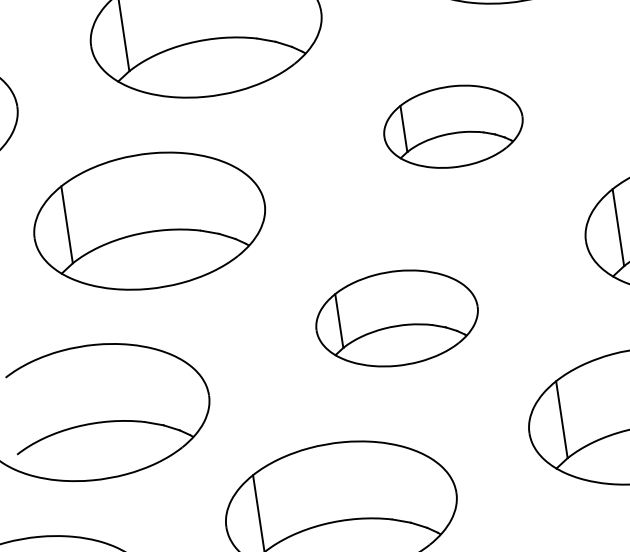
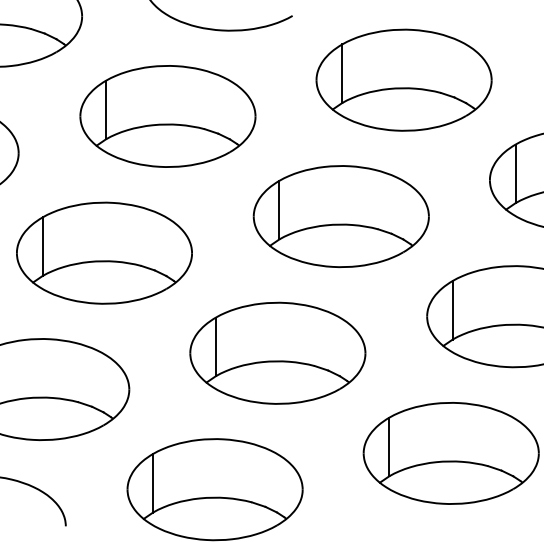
part: (452, 126) -> (340, 216), size x1.67
part: (396, 317) -> (277, 352), size x1.43

